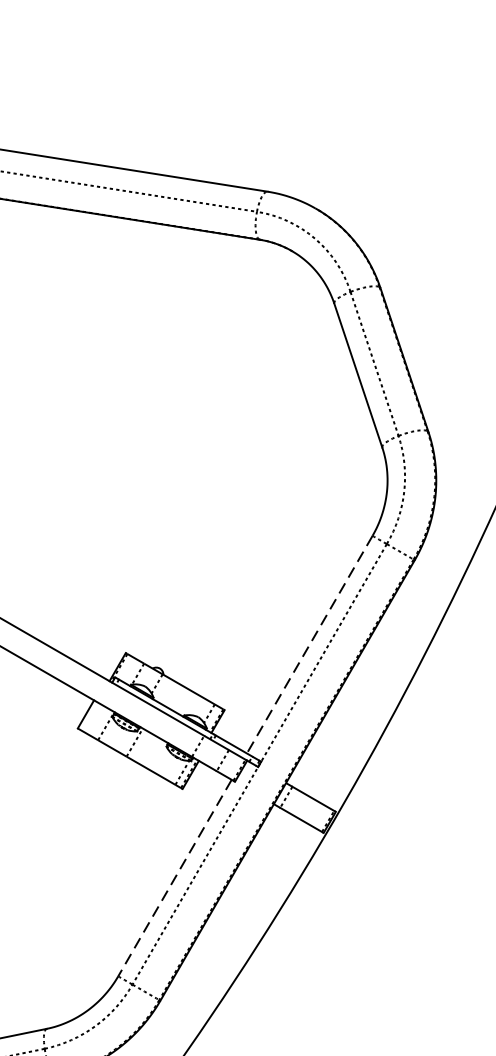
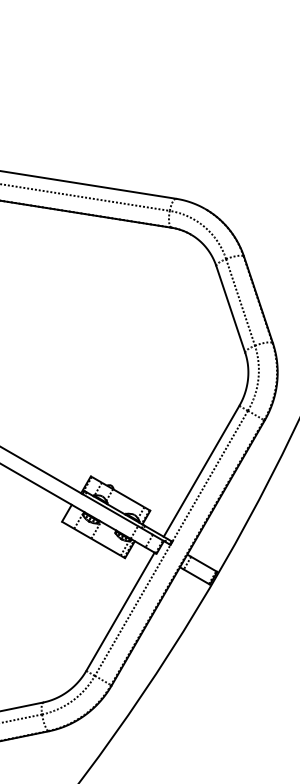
line: (309, 644) -> (201, 471), dashed -> solid
line: (175, 879) -> (120, 612), dashed -> solid

